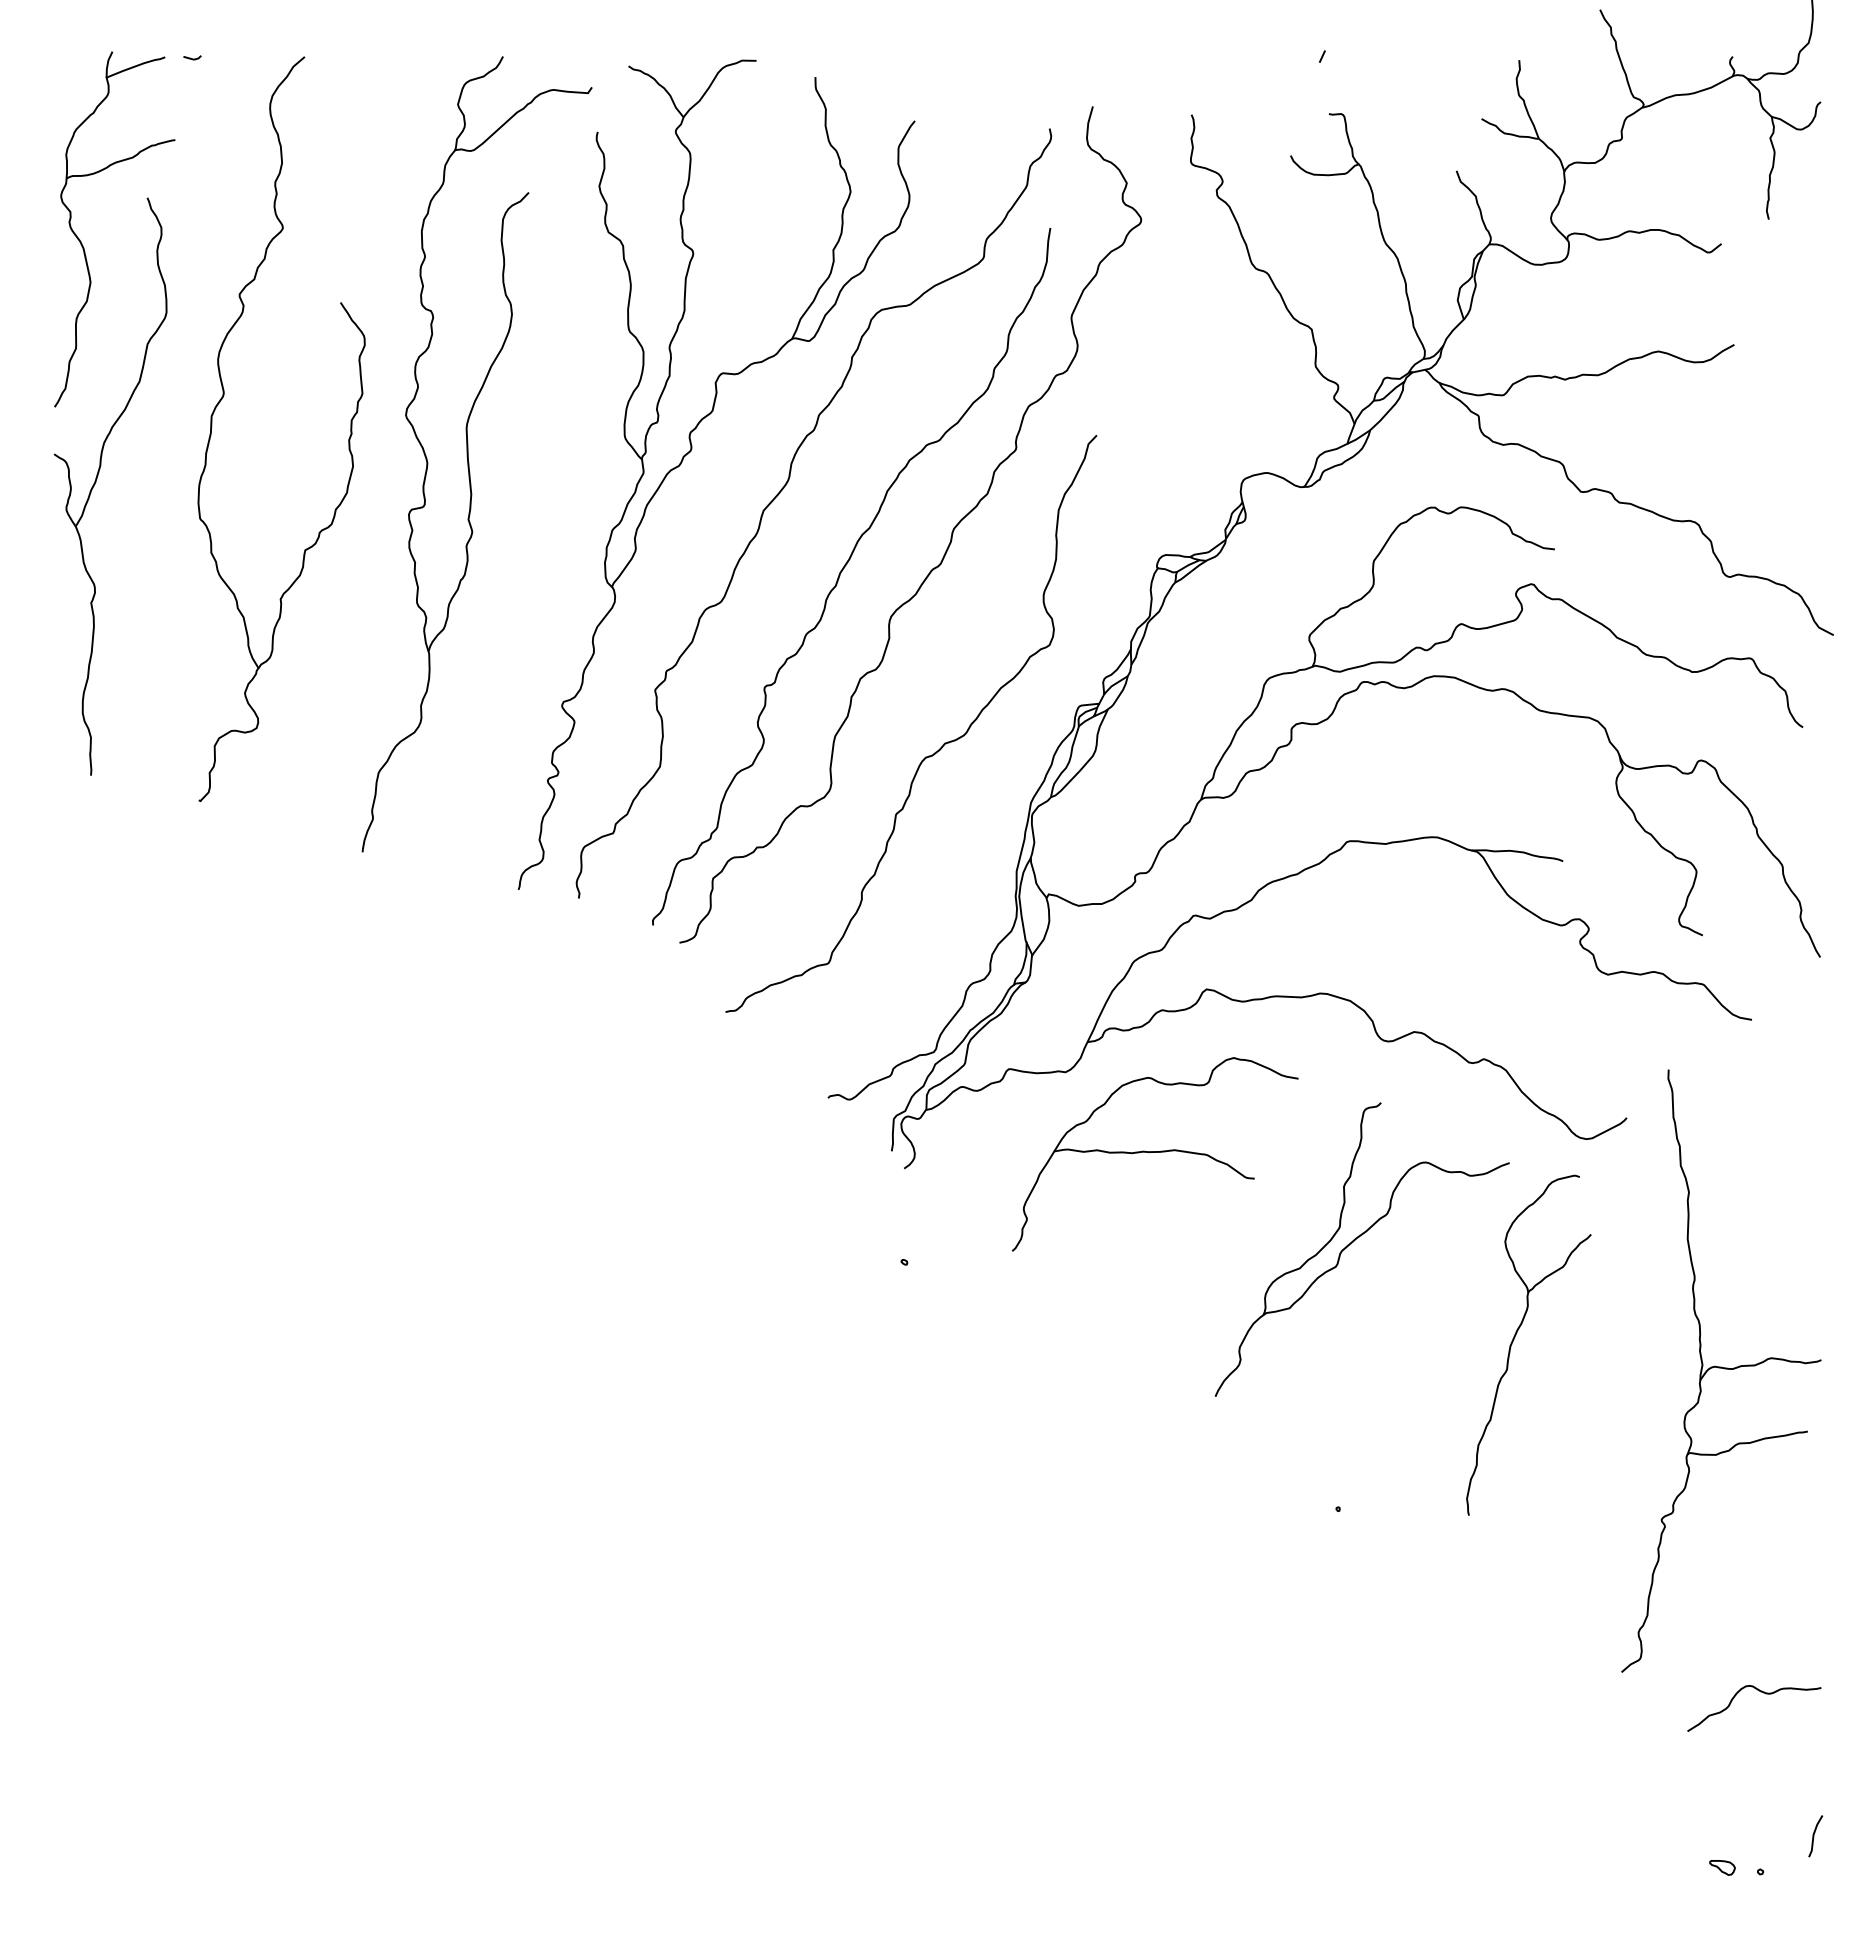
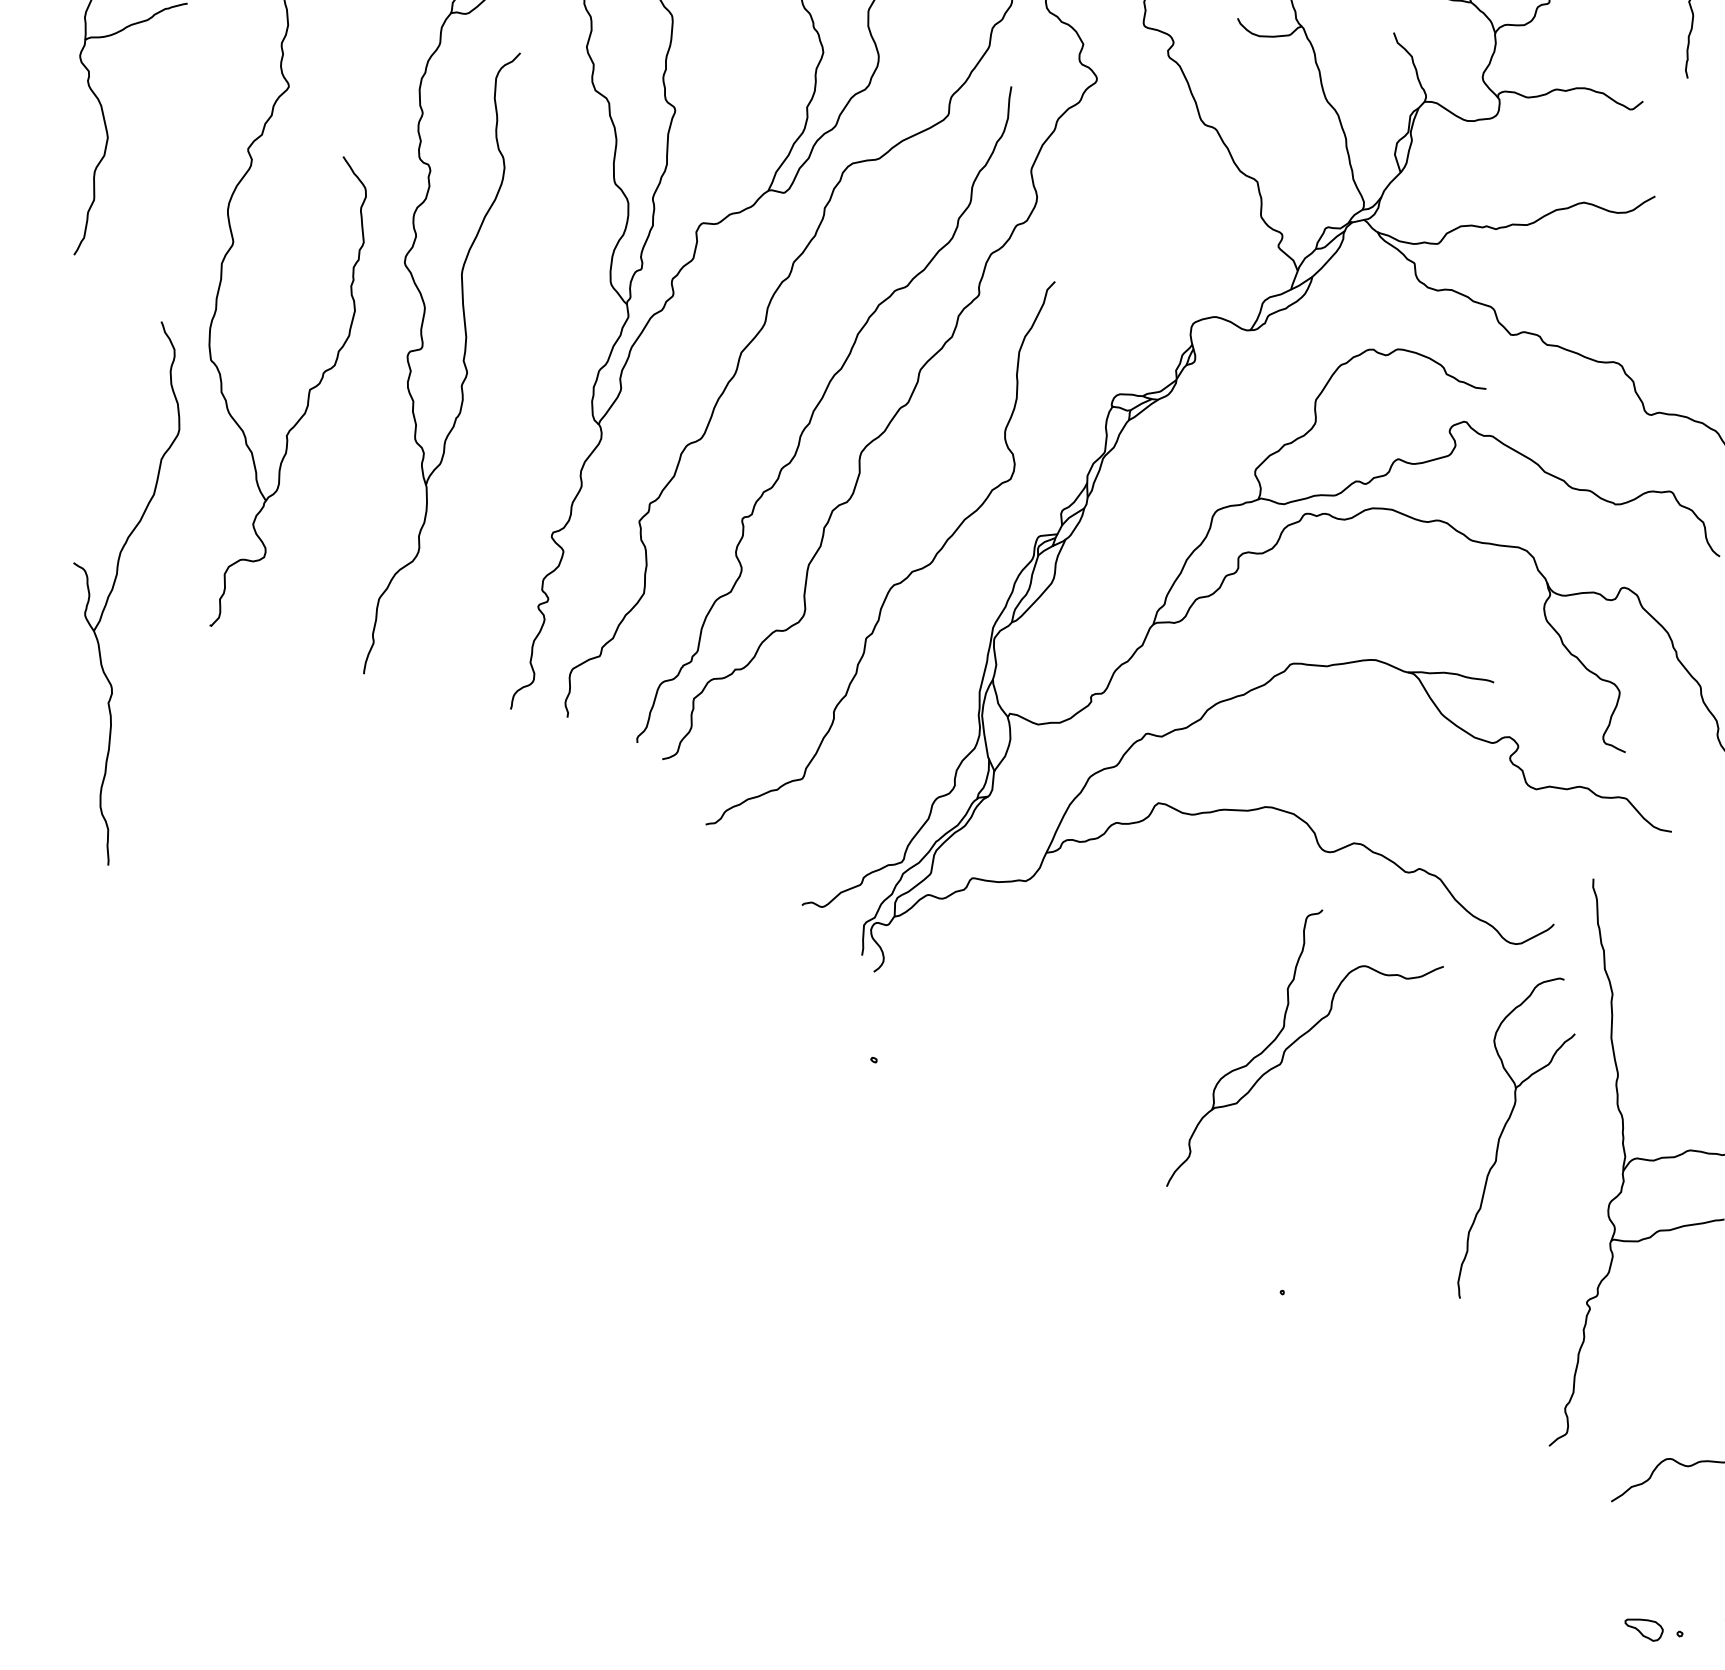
part: (96, 482) -> (113, 589), moved
part: (1154, 1154) -> (1109, 958), removed
part: (1515, 1337) -> (1503, 1130), moved
part: (1722, 1867) -> (1644, 1629), size x1.6

